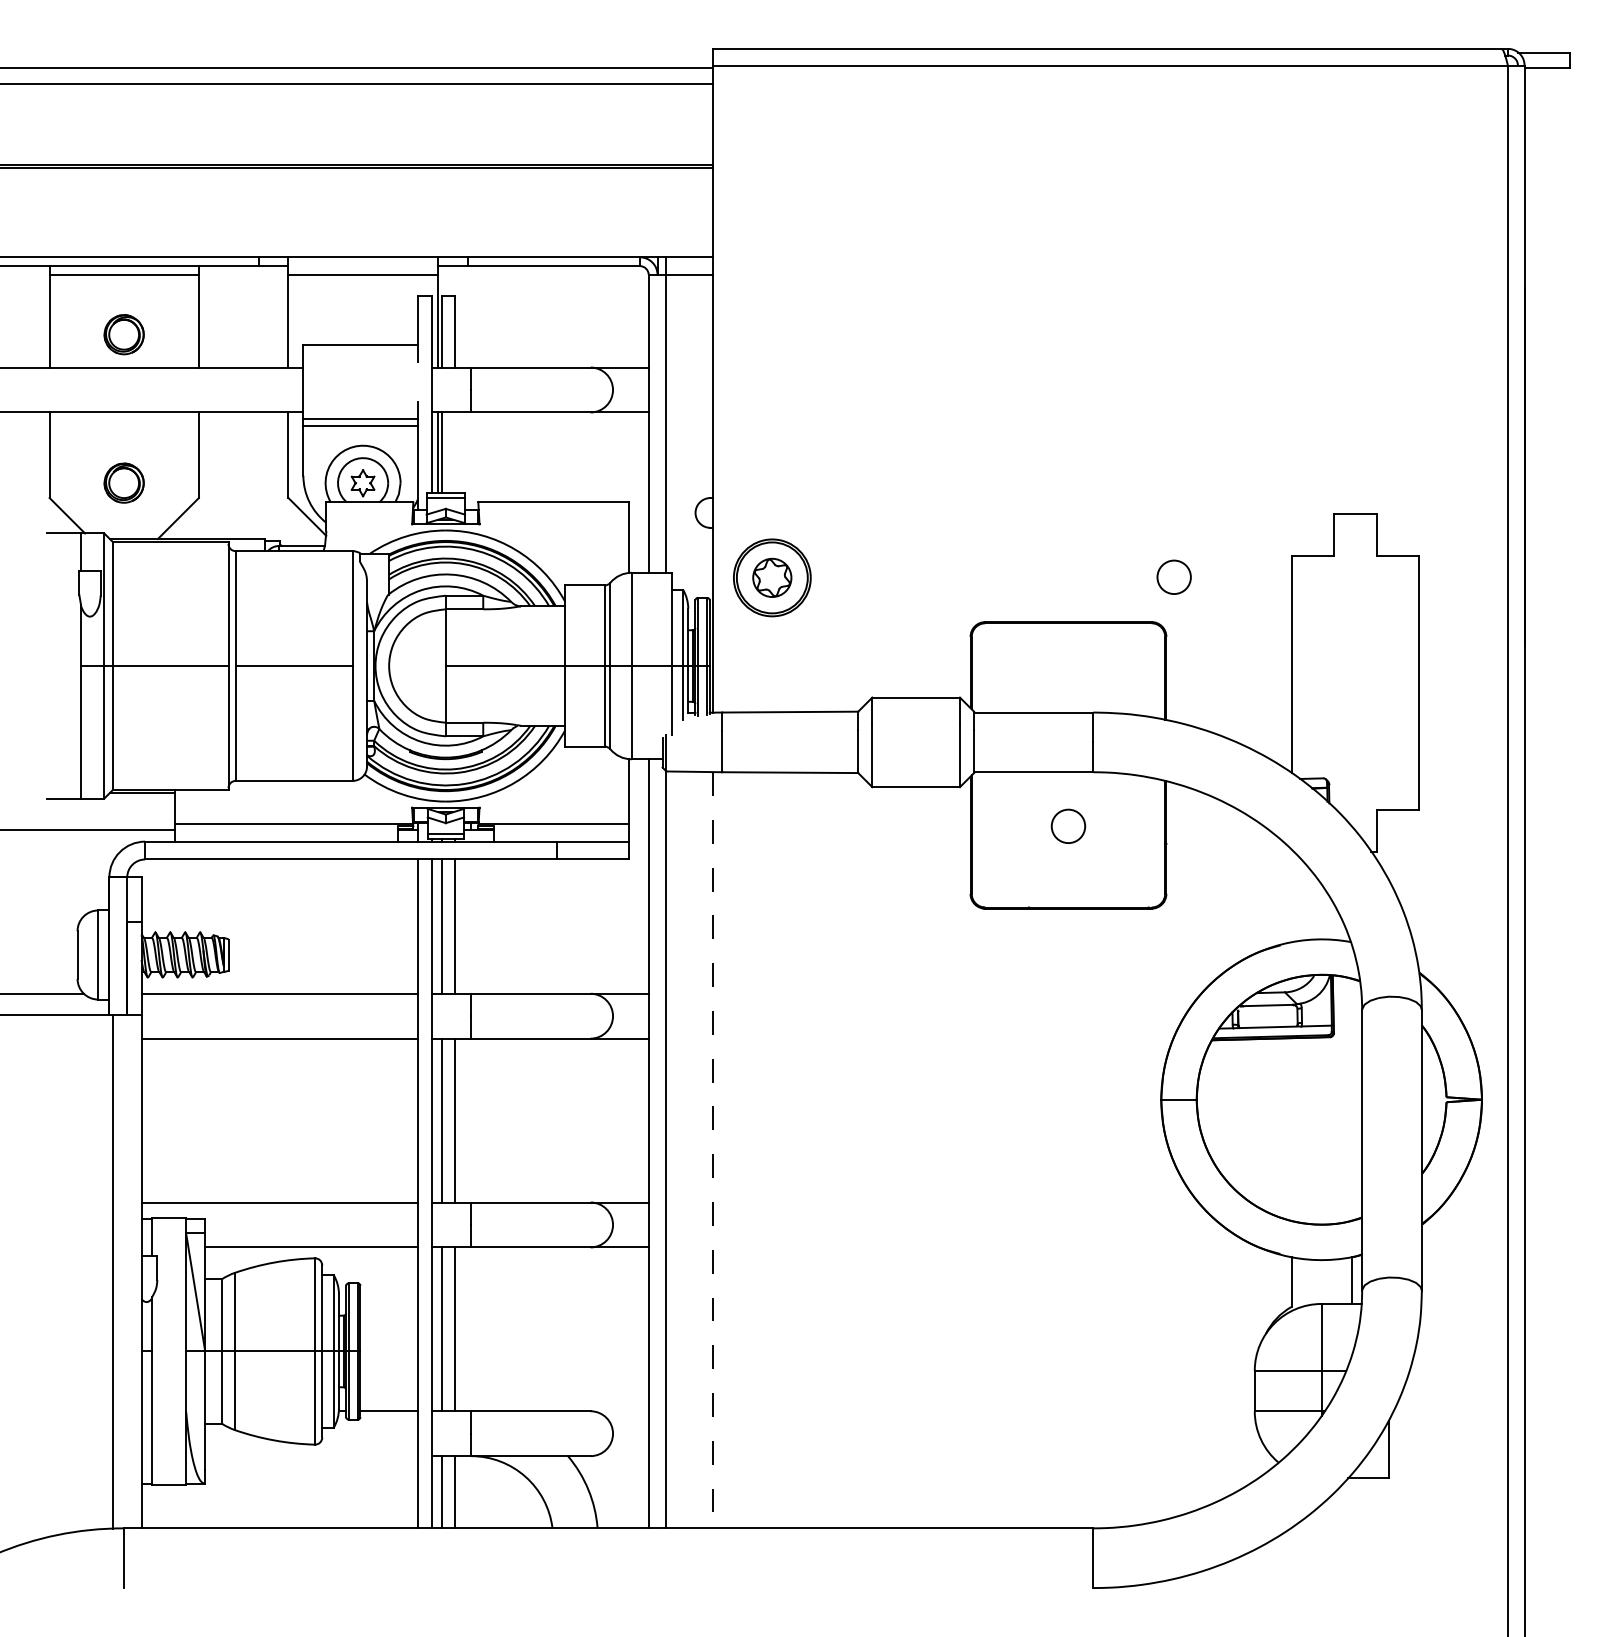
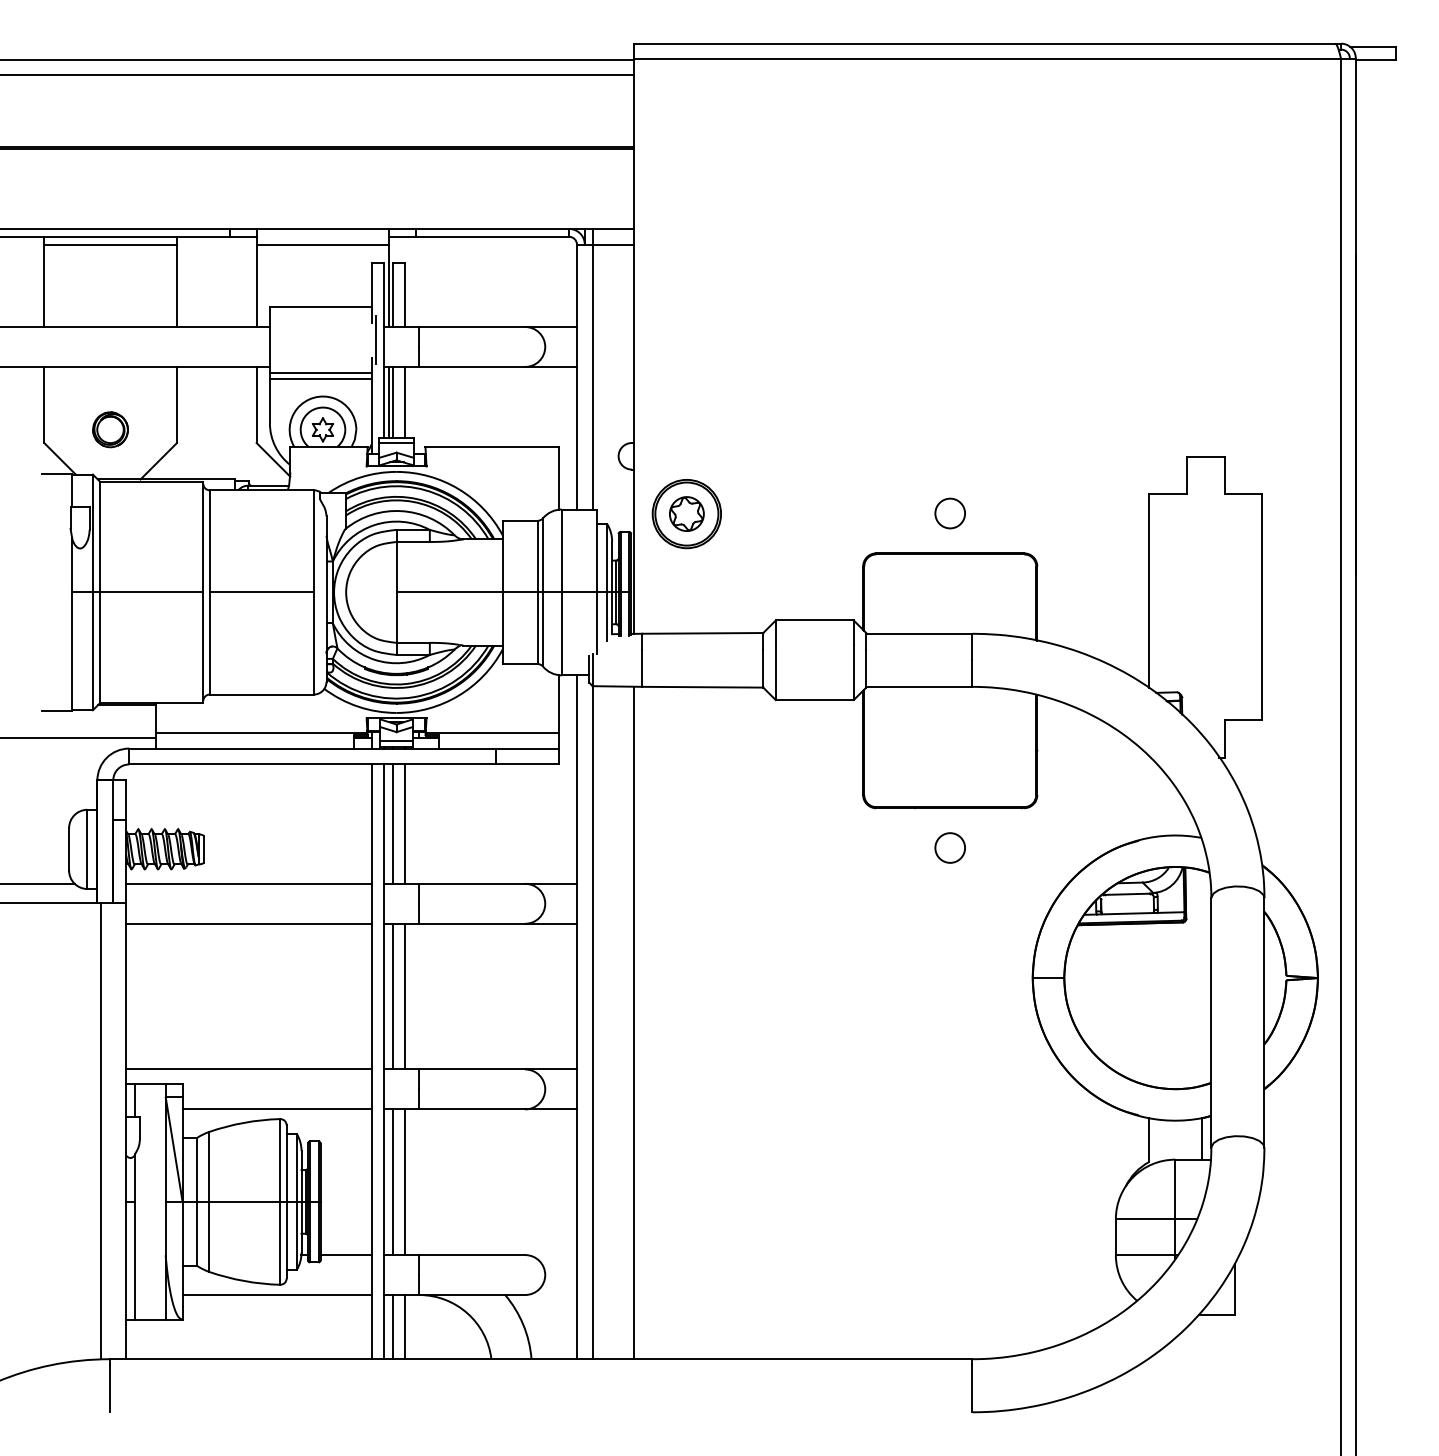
part: (124, 334) -> (110, 297), removed
line: (423, 381) -> (376, 339), added
line: (455, 452) -> (405, 402), added
circle: (1173, 577) -> (949, 513), moved
circle: (1067, 825) -> (949, 847), moved
line: (712, 1150) -> (633, 1023), dashed -> solid
line: (310, 1455) -> (276, 1294), added

